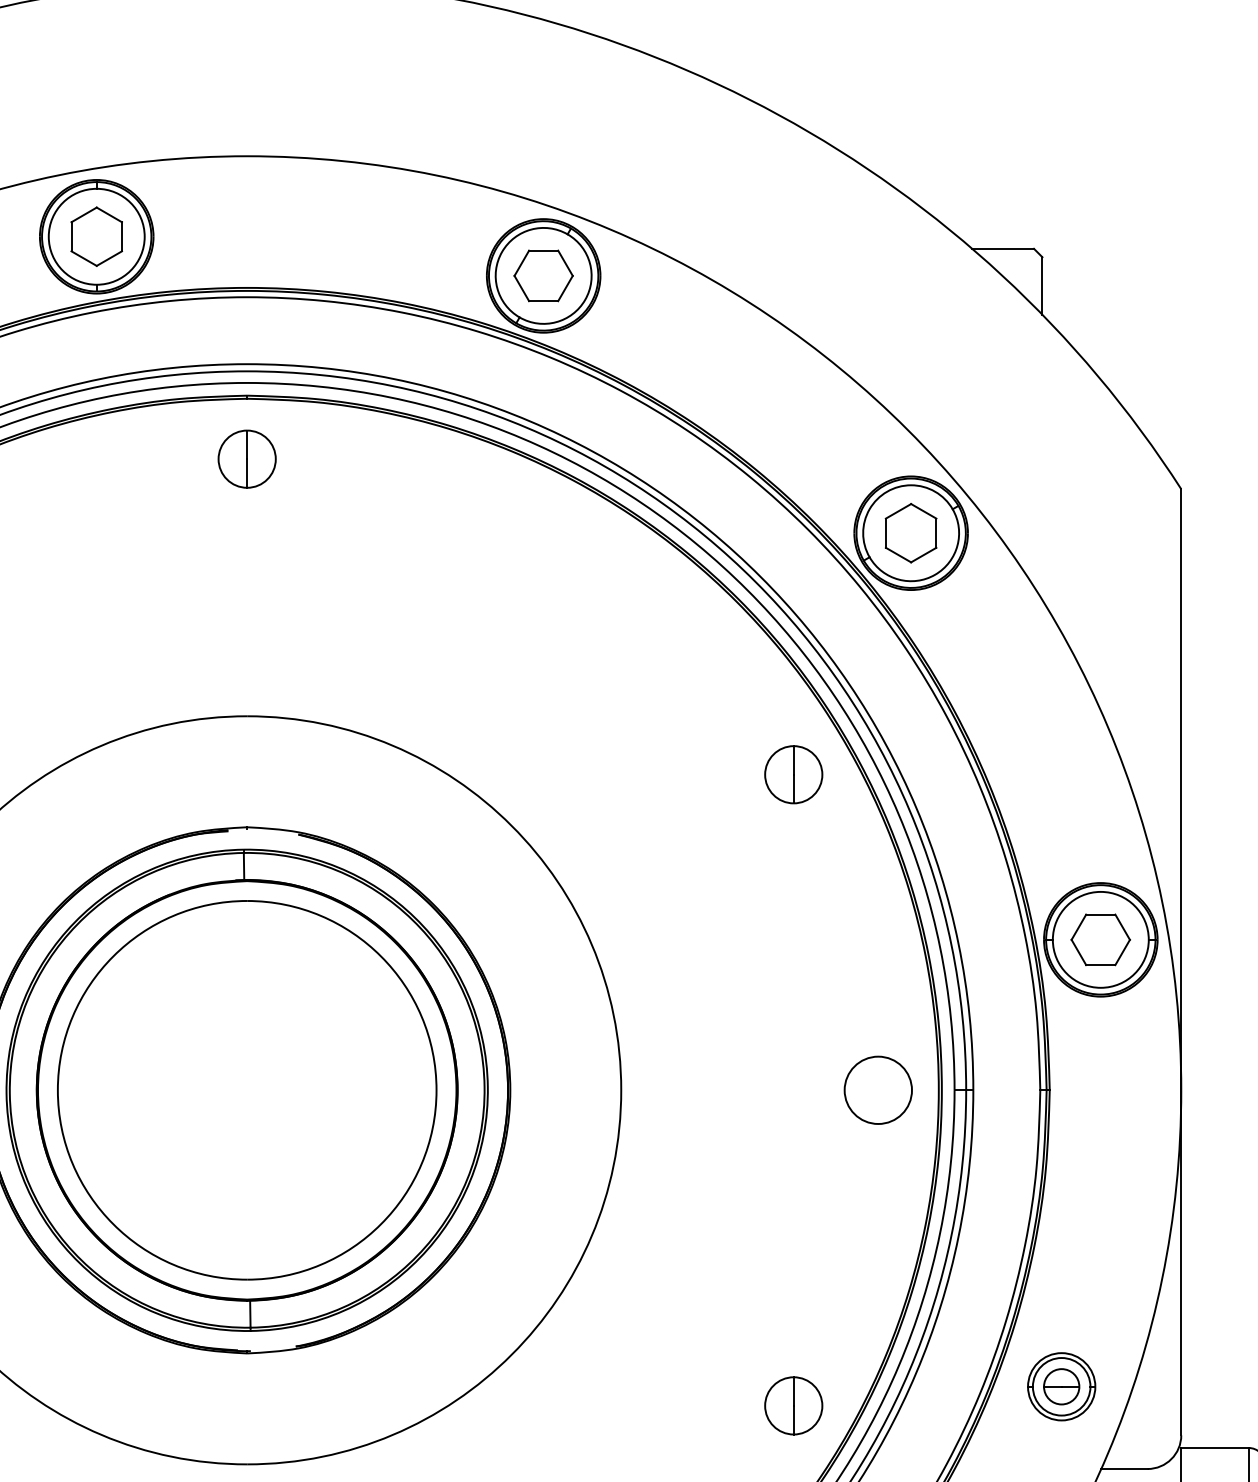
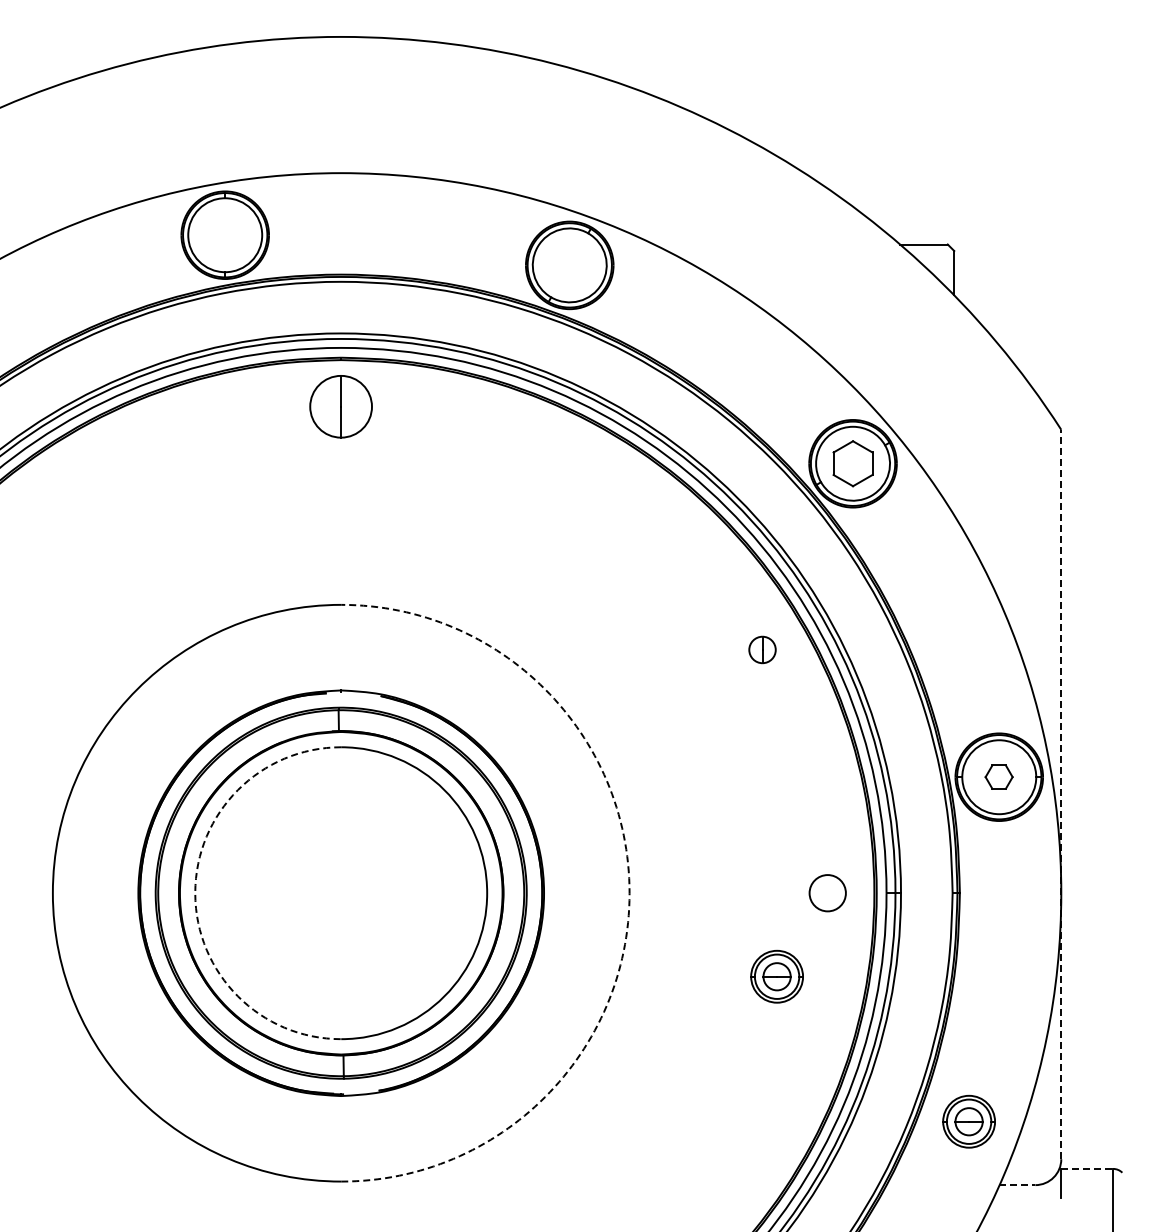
part: (95, 235) -> (224, 234), removed
part: (543, 274) -> (569, 264), removed
part: (247, 458) -> (341, 406), size x1.4
part: (793, 774) -> (762, 649), size x0.6
part: (1099, 938) -> (998, 776), size x0.6
line: (1181, 962) -> (1061, 794), solid -> dashed
arc: (58, 1090) -> (195, 893), solid -> dashed
arc: (621, 1090) -> (629, 893), solid -> dashed
circle: (877, 1090) -> (827, 893), size x0.7
part: (811, 1198) -> (776, 976), added
part: (793, 1405) -> (762, 1136), removed
line: (1215, 1447) -> (1087, 1168), solid -> dashed
line: (1124, 1469) -> (1017, 1185), solid -> dashed

